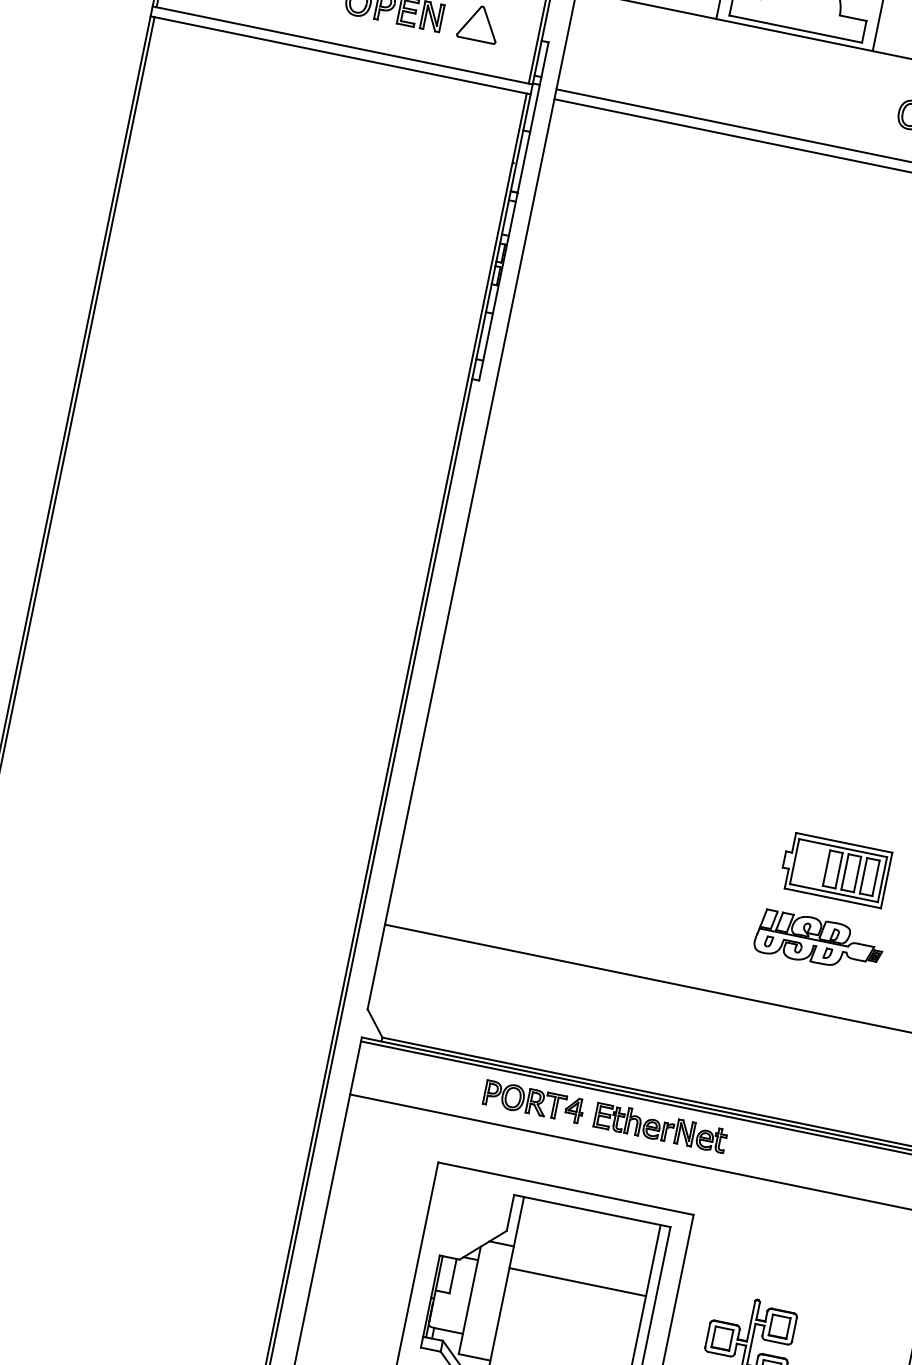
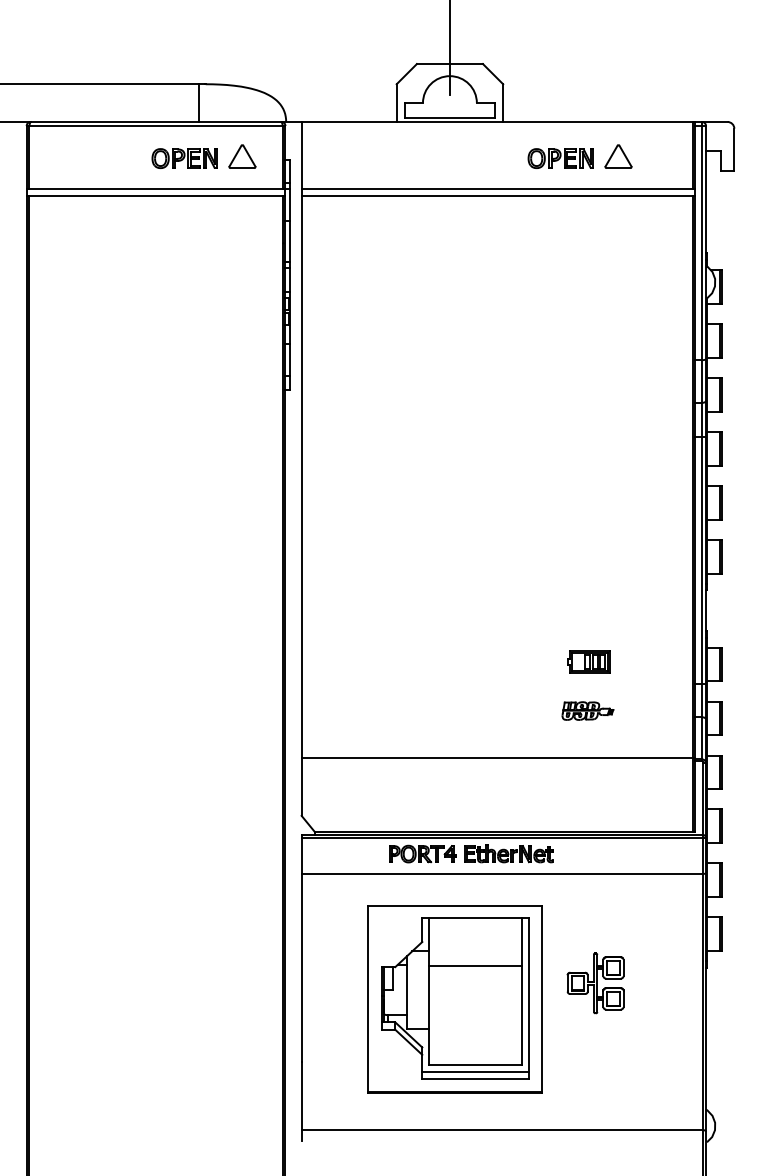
part: (835, 869) -> (588, 661), size x0.6
part: (819, 940) -> (587, 710), size x0.6

